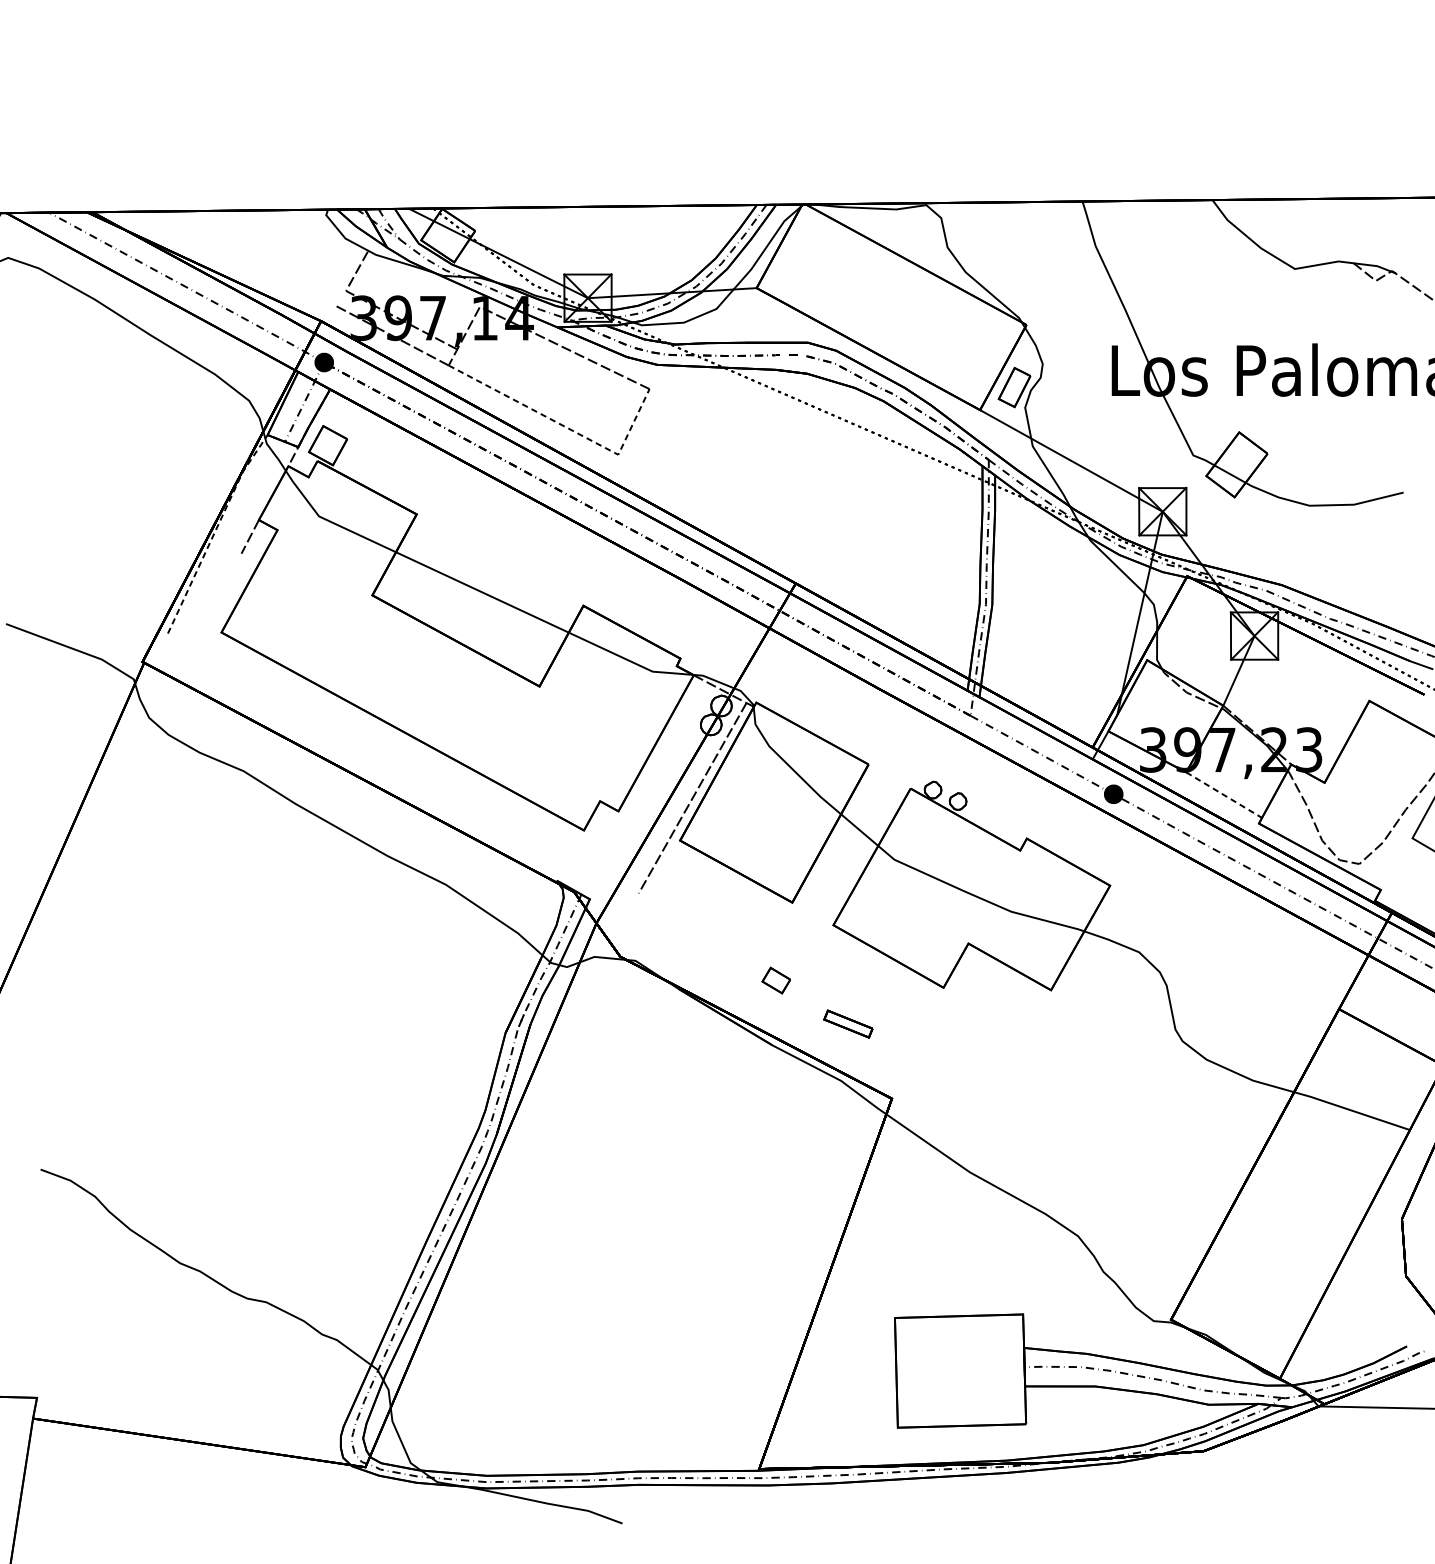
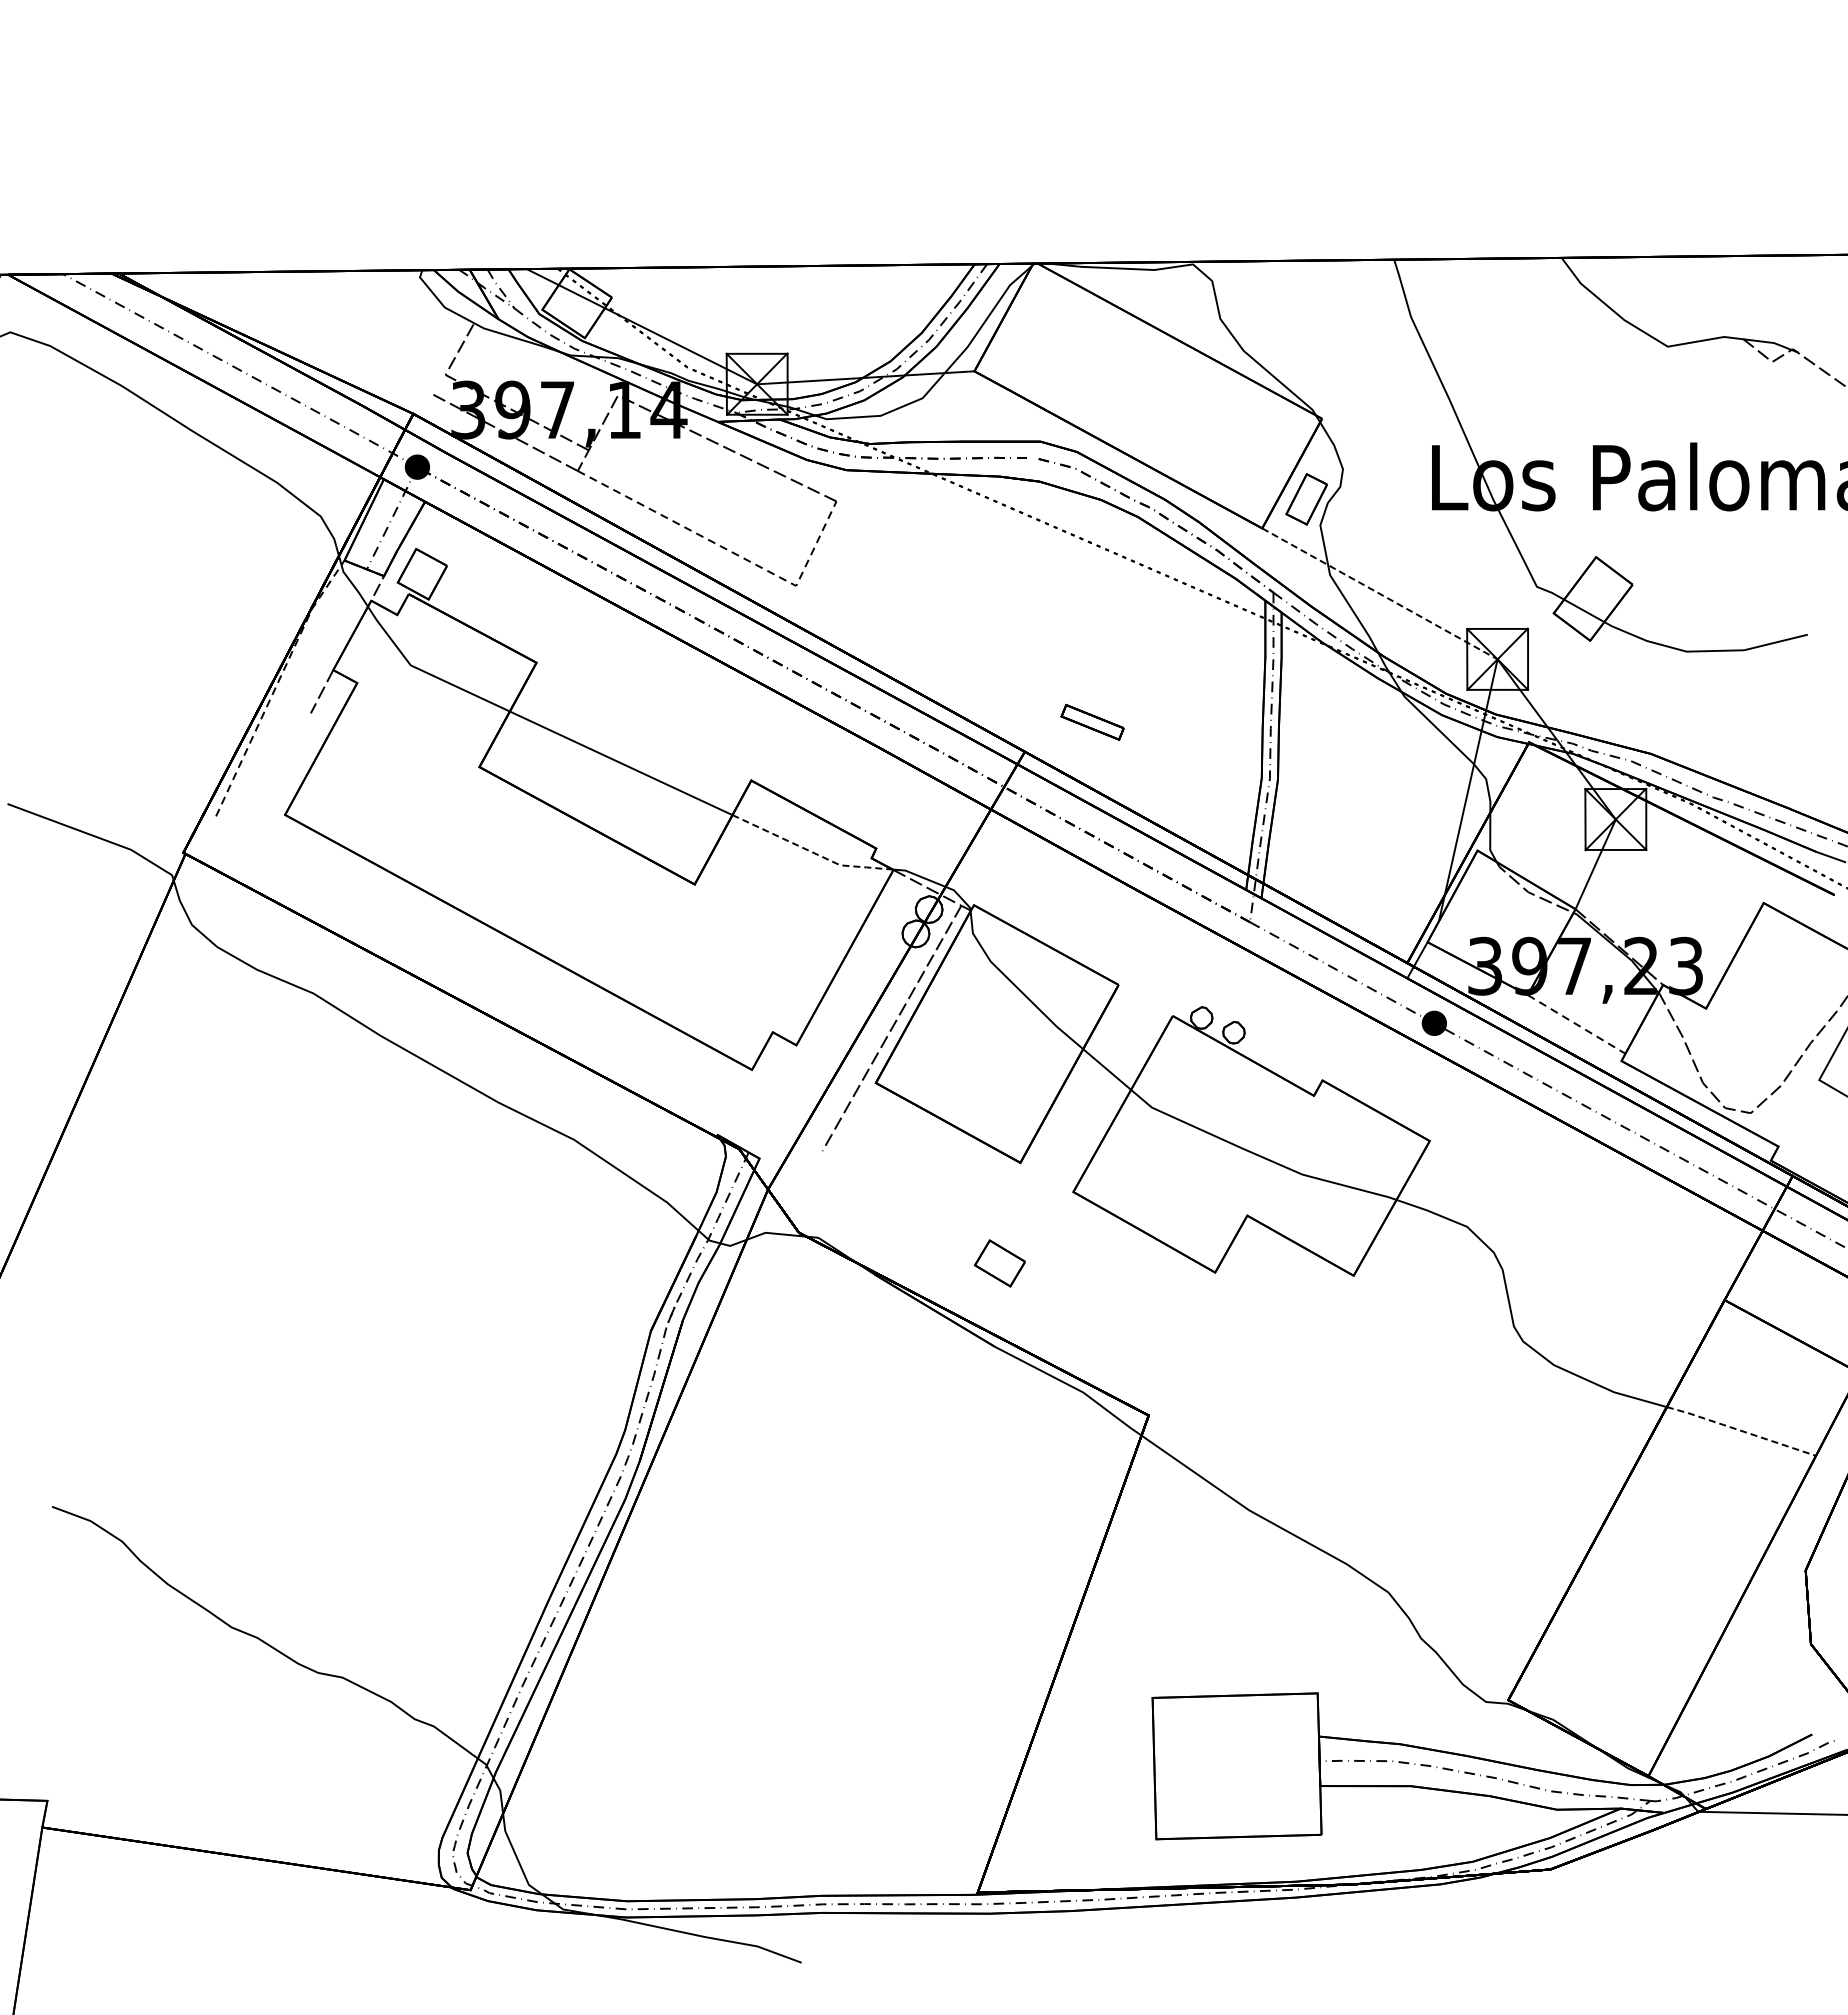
line: (1071, 460) -> (1379, 593), solid -> dashed
line: (630, 660) -> (811, 851), solid -> dashed
part: (776, 979) -> (999, 1262), size x1.4
part: (848, 1023) -> (1092, 721), moved
line: (1352, 1110) -> (1741, 1430), solid -> dashed

